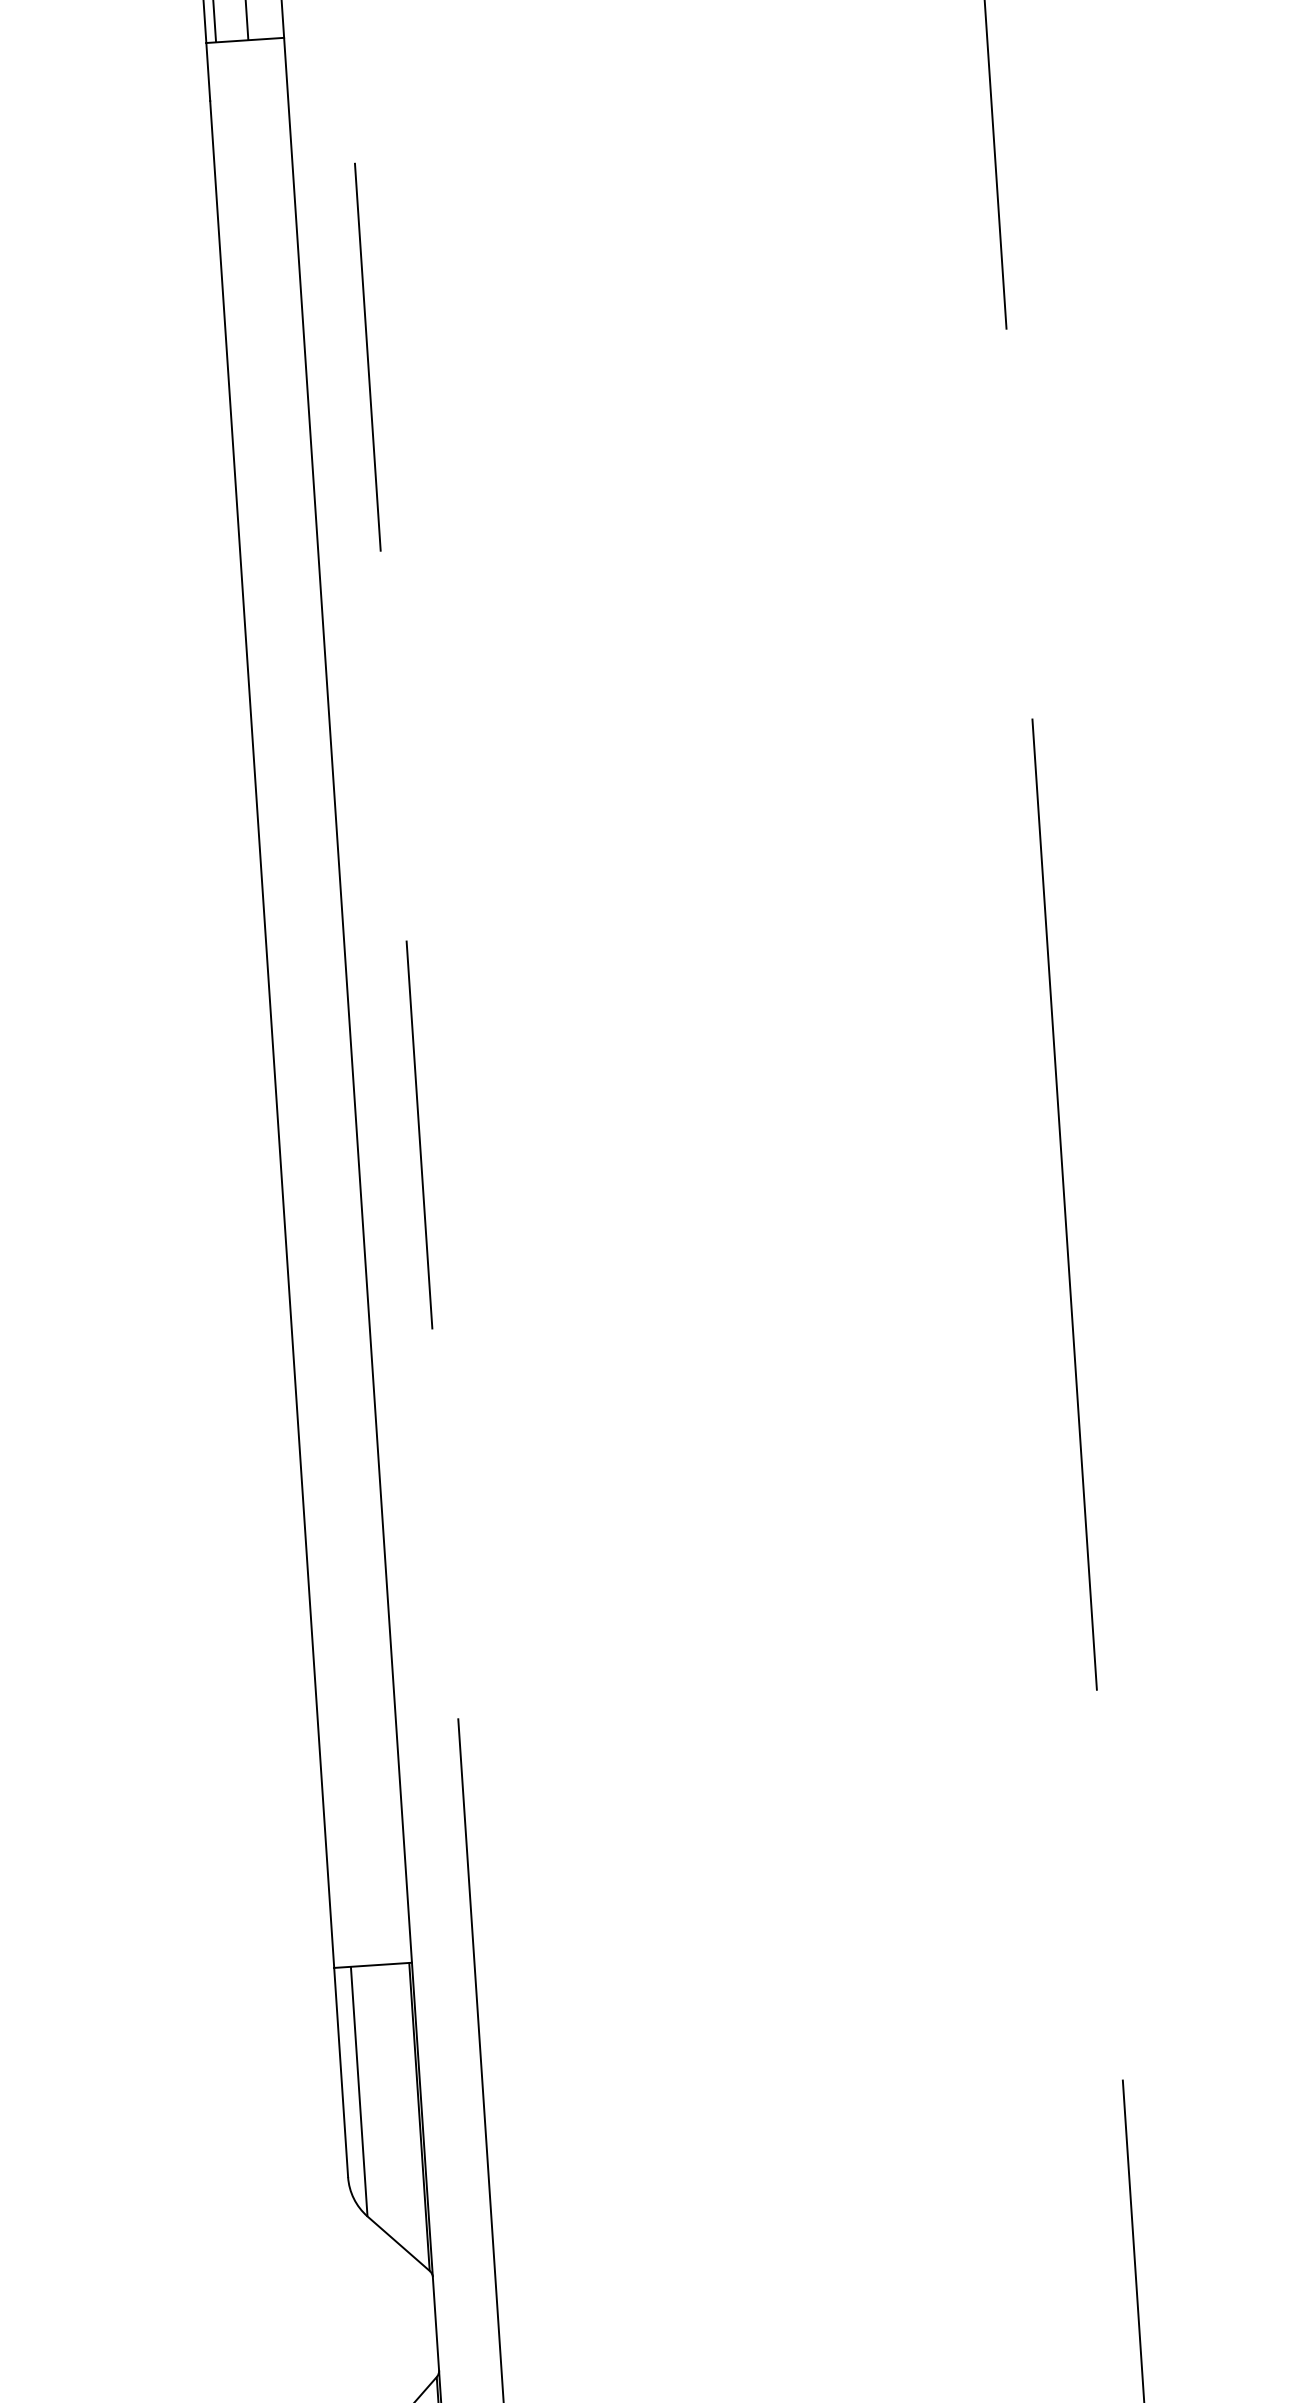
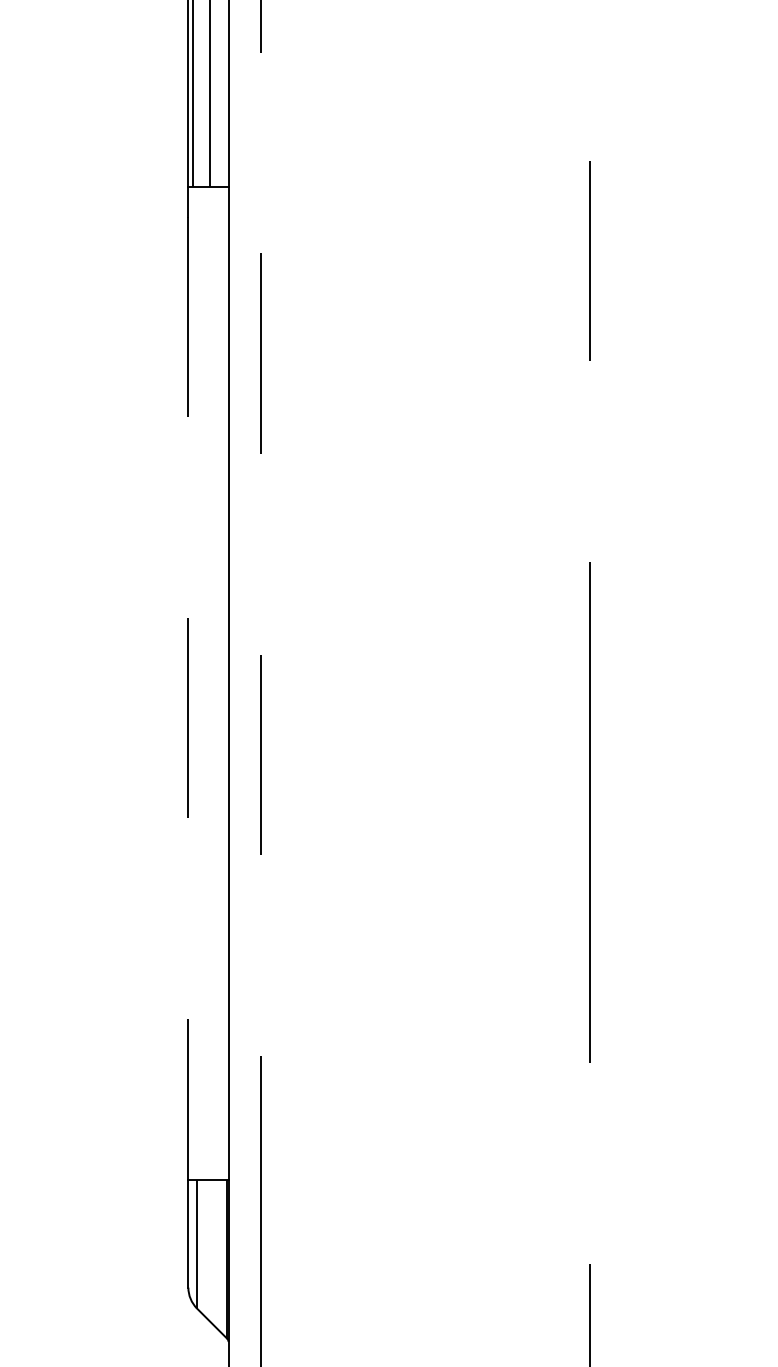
line: (272, 1034) -> (188, 698), solid -> dashed

